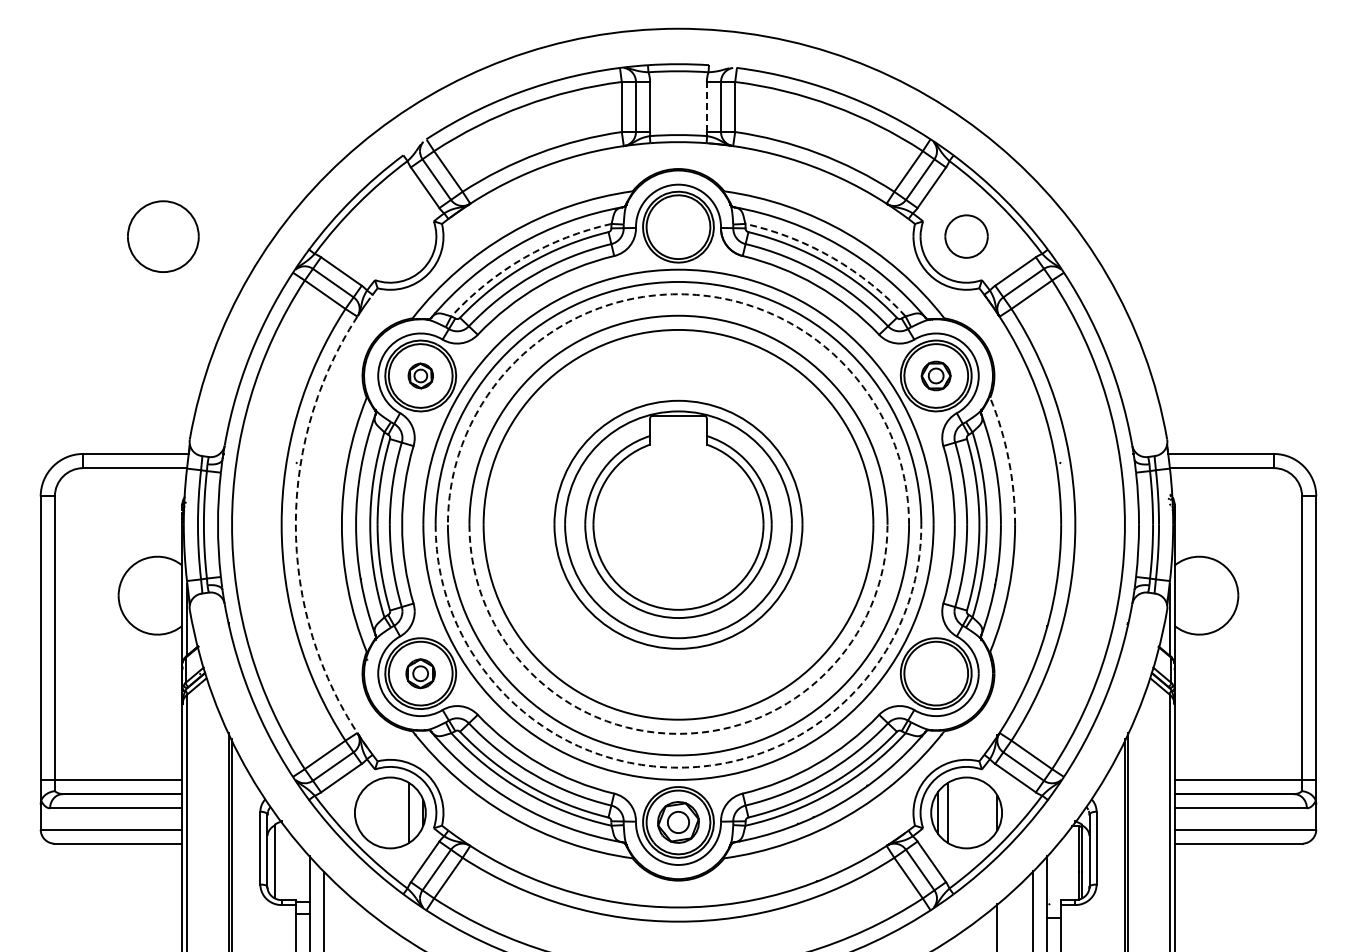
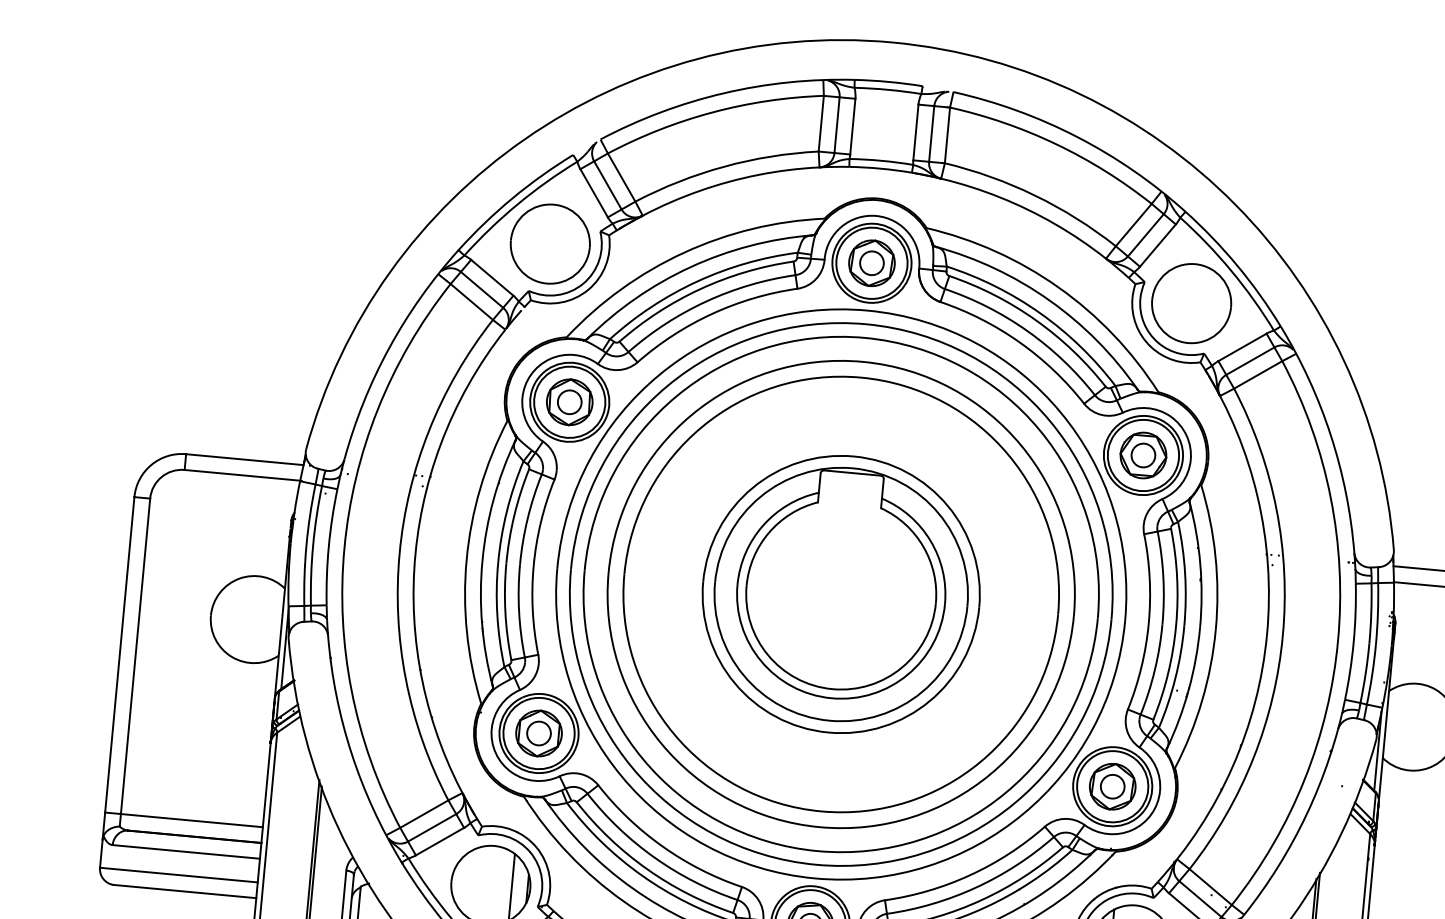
line: (706, 106) -> (915, 131), dashed -> solid
part: (678, 226) -> (872, 262), added
part: (163, 236) -> (550, 243), moved
part: (966, 236) -> (1191, 303), size x1.67
arc: (524, 257) -> (697, 281), dashed -> solid
arc: (832, 257) -> (1040, 312), dashed -> solid
arc: (678, 294) -> (865, 338), dashed -> solid
part: (420, 375) -> (569, 401), size x1.67
part: (935, 375) -> (1142, 454), size x1.43
arc: (1008, 460) -> (1215, 556), dashed -> solid
arc: (296, 538) -> (414, 570), dashed -> solid
part: (420, 673) -> (538, 733), size x1.43
part: (936, 673) -> (1113, 786), added
arc: (678, 733) -> (819, 826), dashed -> solid
arc: (678, 767) -> (816, 864), dashed -> solid

